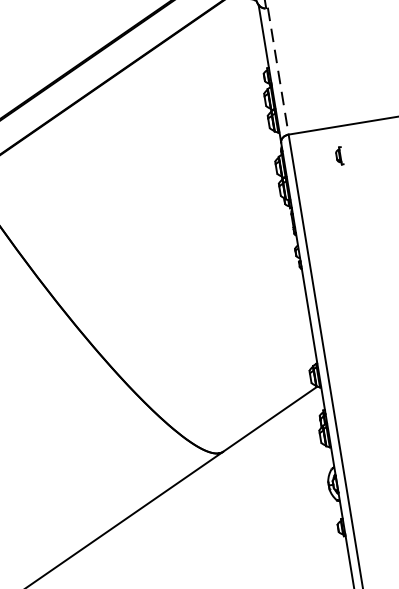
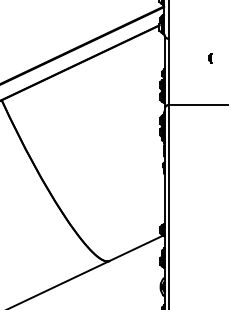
line: (278, 72) -> (169, 72), dashed -> solid
part: (339, 156) -> (210, 58), moved

